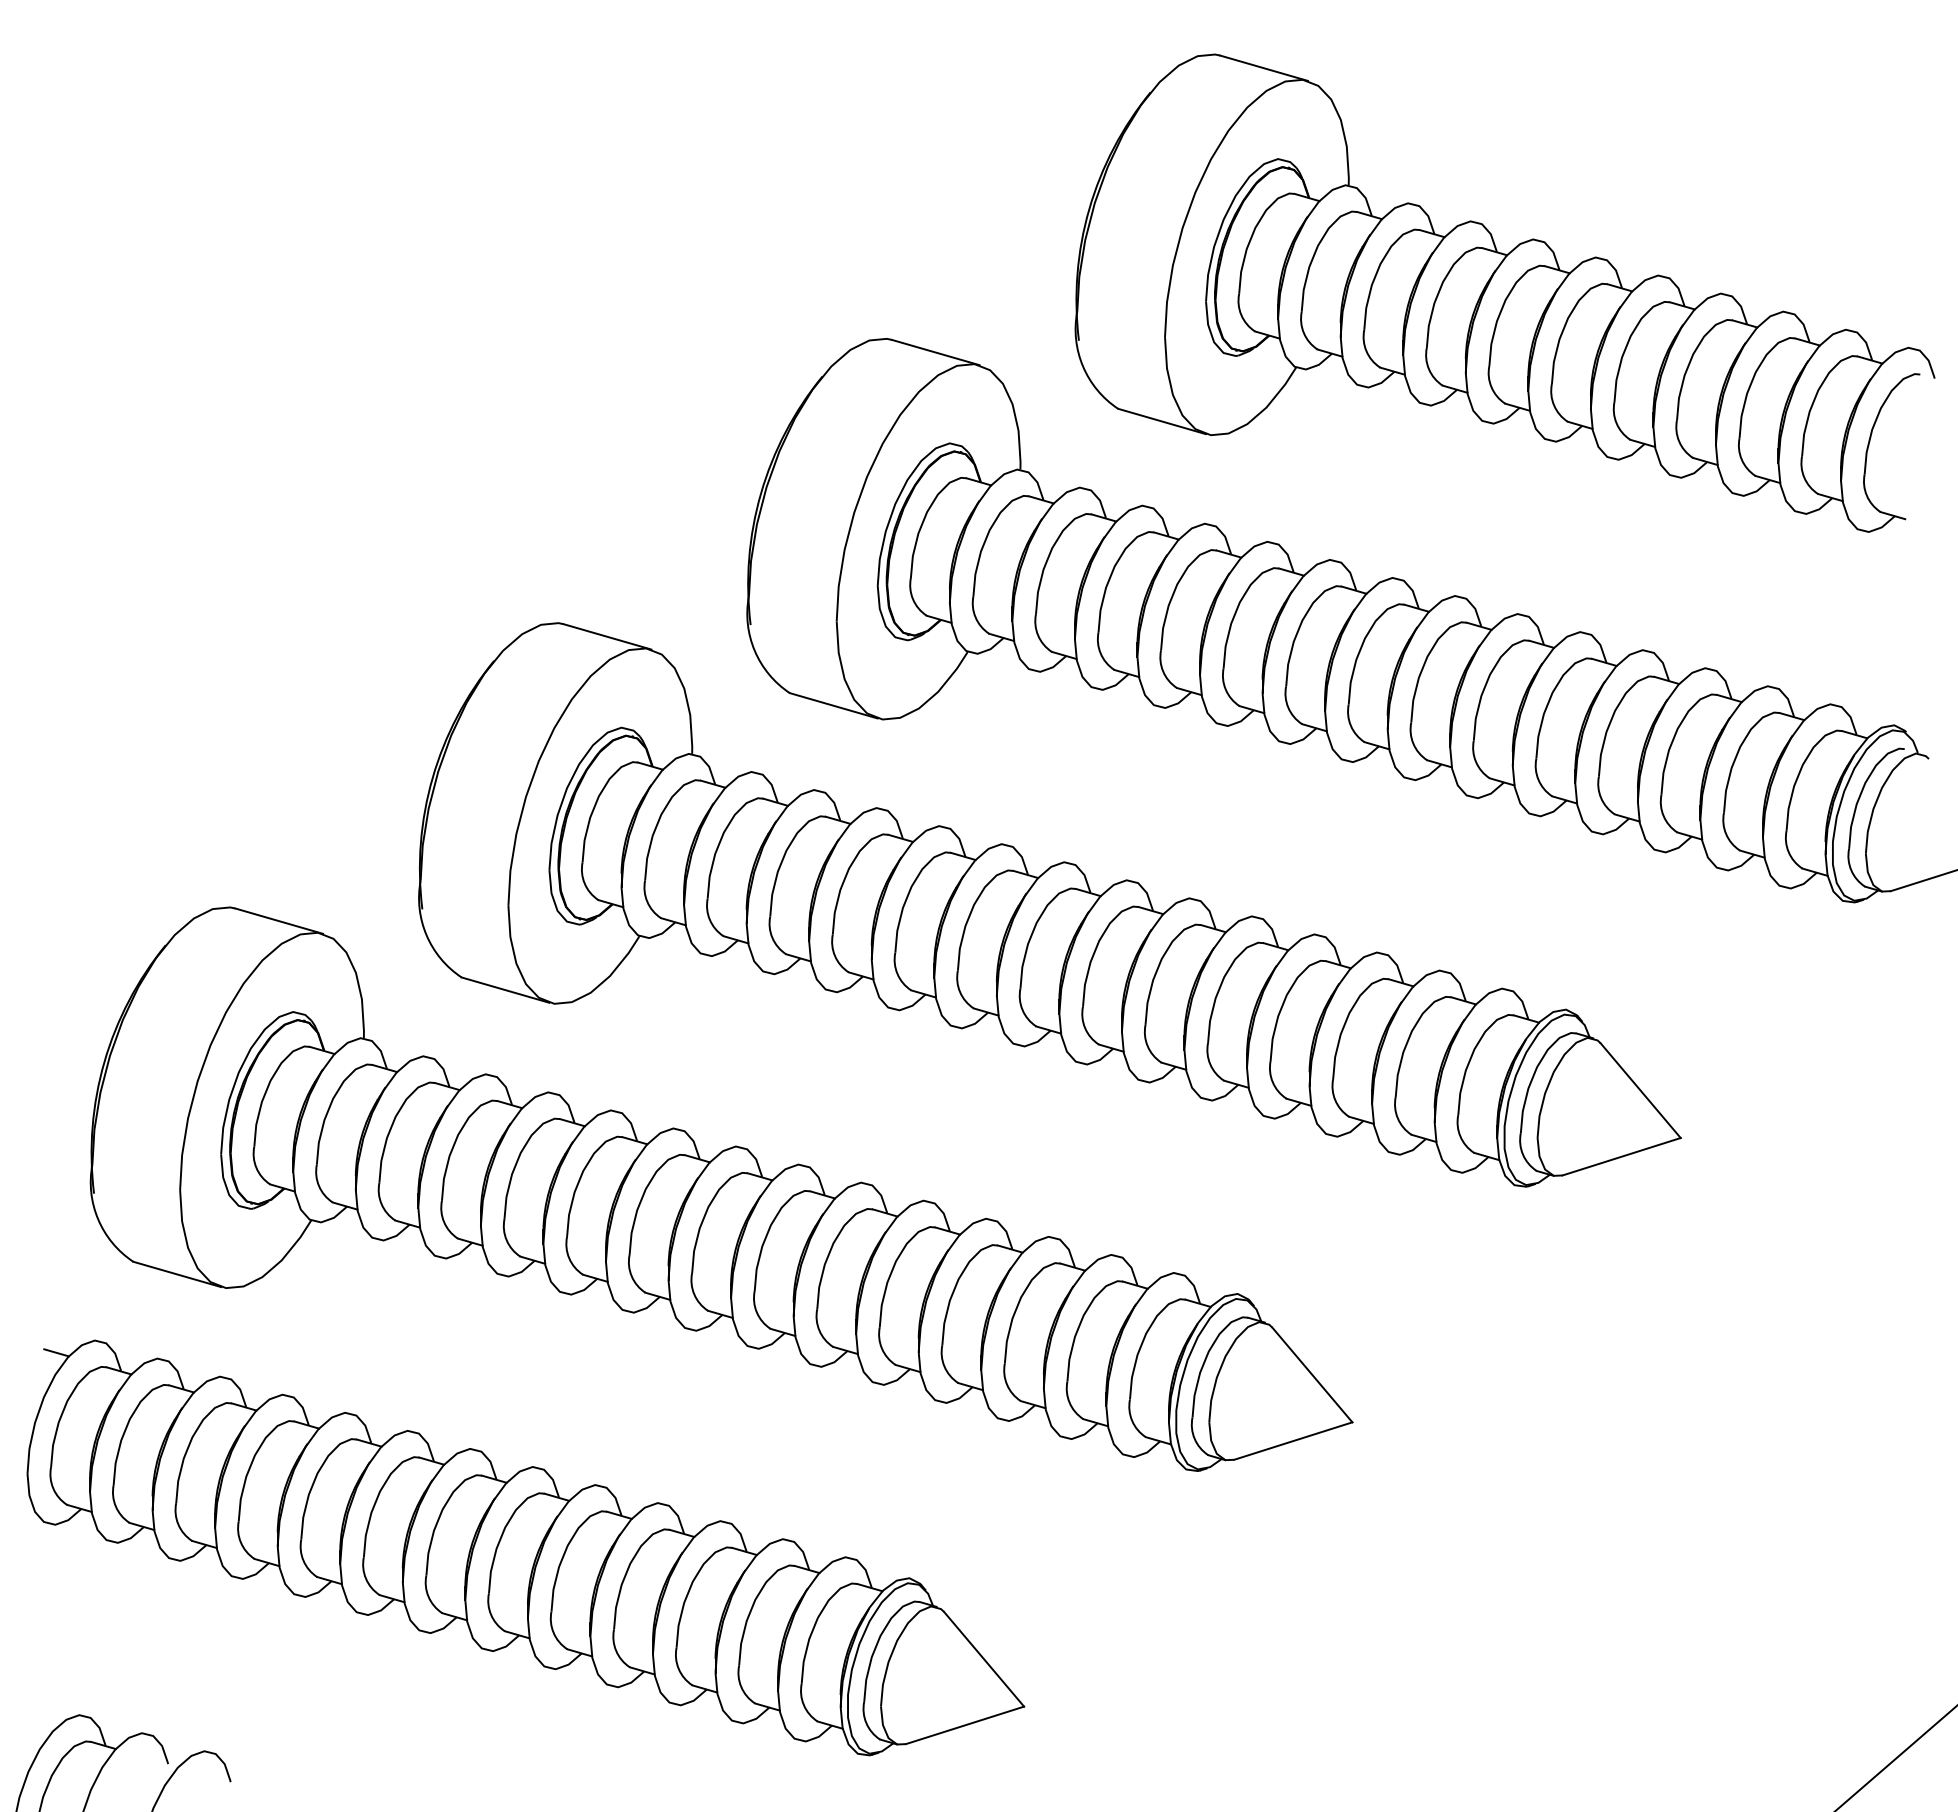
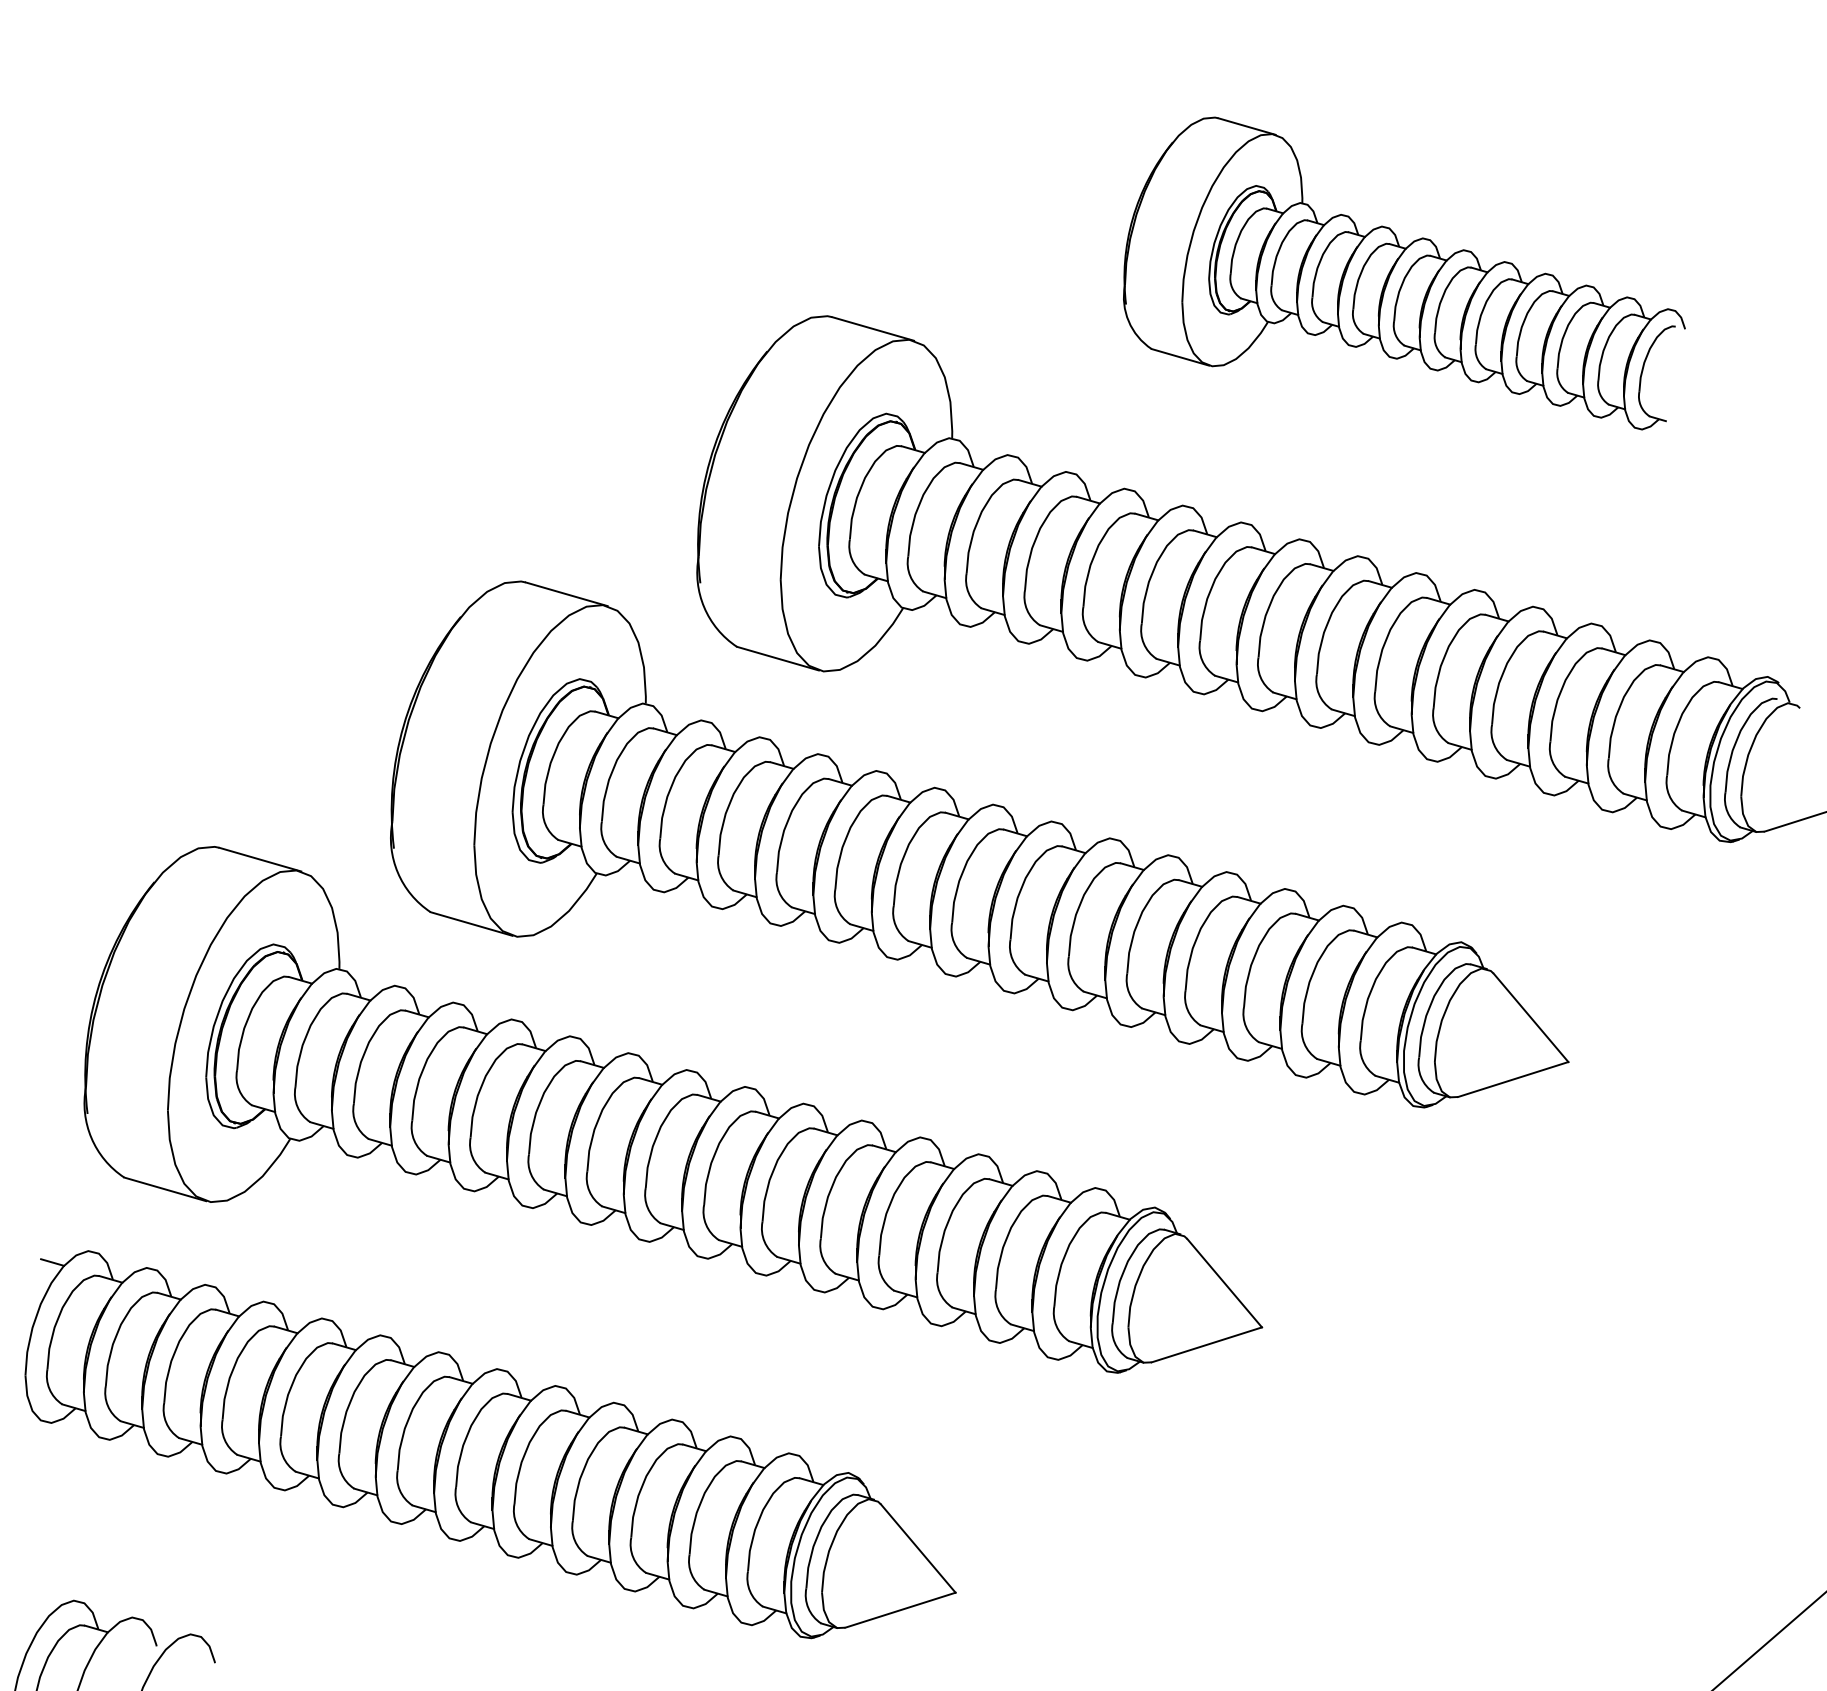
part: (1504, 292) -> (1403, 272), size x0.7

